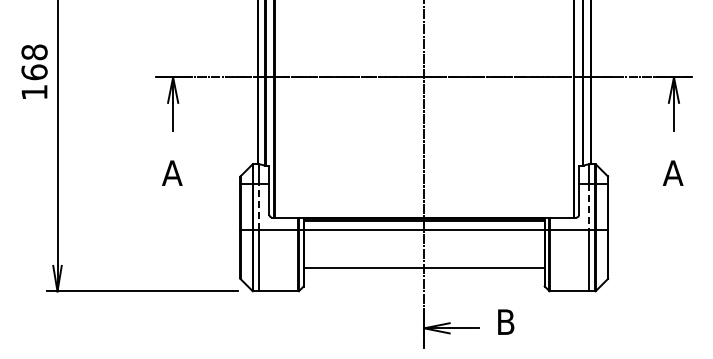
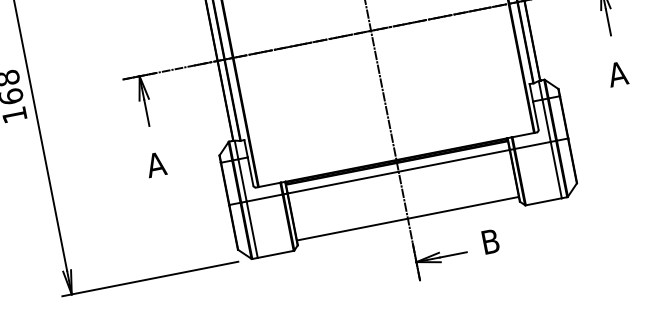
line: (259, 207) -> (242, 180), dashed -> solid
line: (589, 207) -> (546, 120), dashed -> solid
line: (423, 268) -> (407, 219), moved

